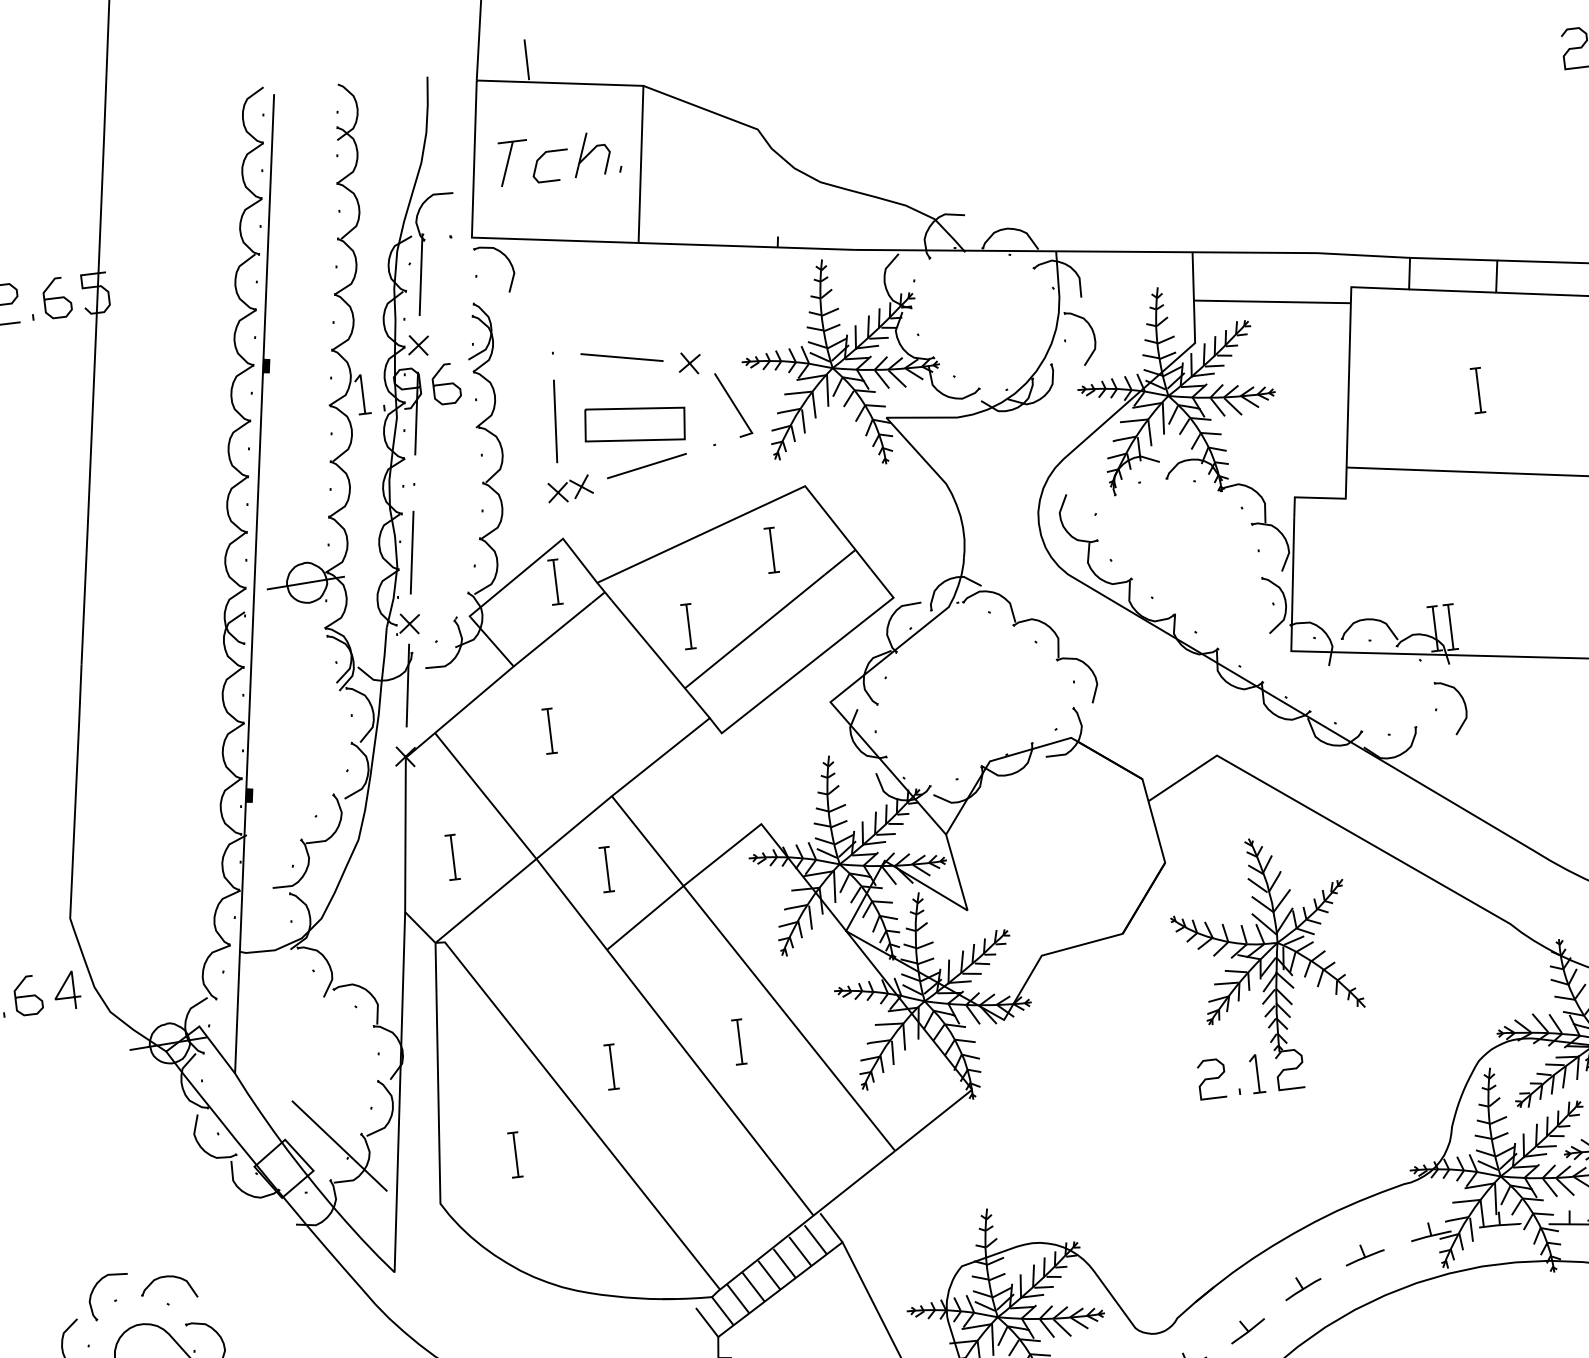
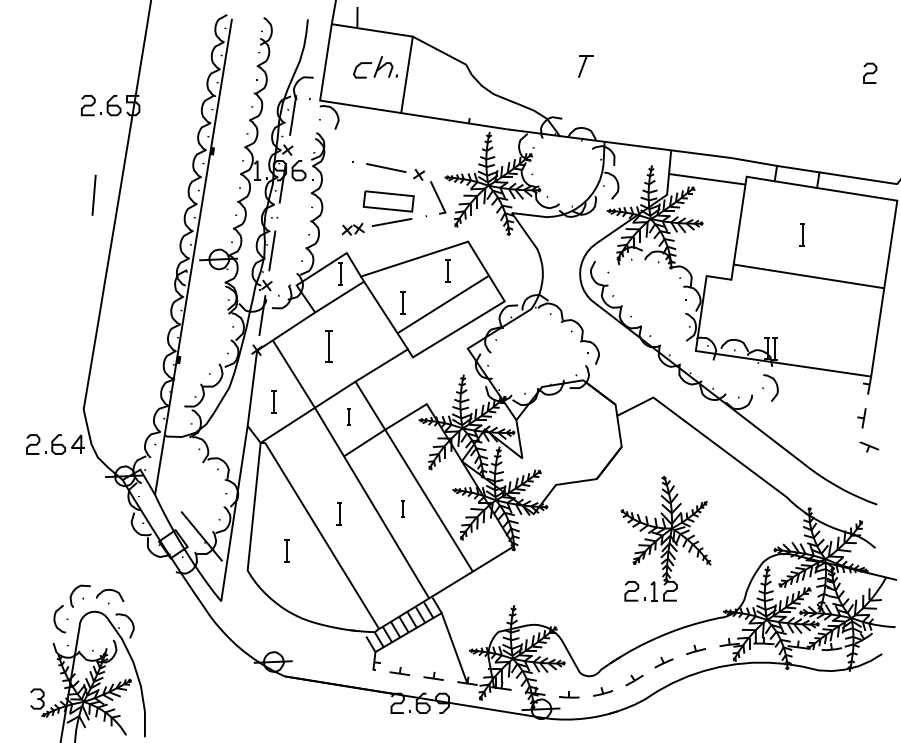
part: (512, 162) -> (585, 66), moved
line: (554, 419) -> (93, 194), moved
part: (548, 729) -> (328, 345), size x1.4
part: (606, 868) -> (348, 416), size x0.7
part: (1267, 964) -> (665, 538), moved
part: (737, 1040) -> (402, 508), size x0.7

